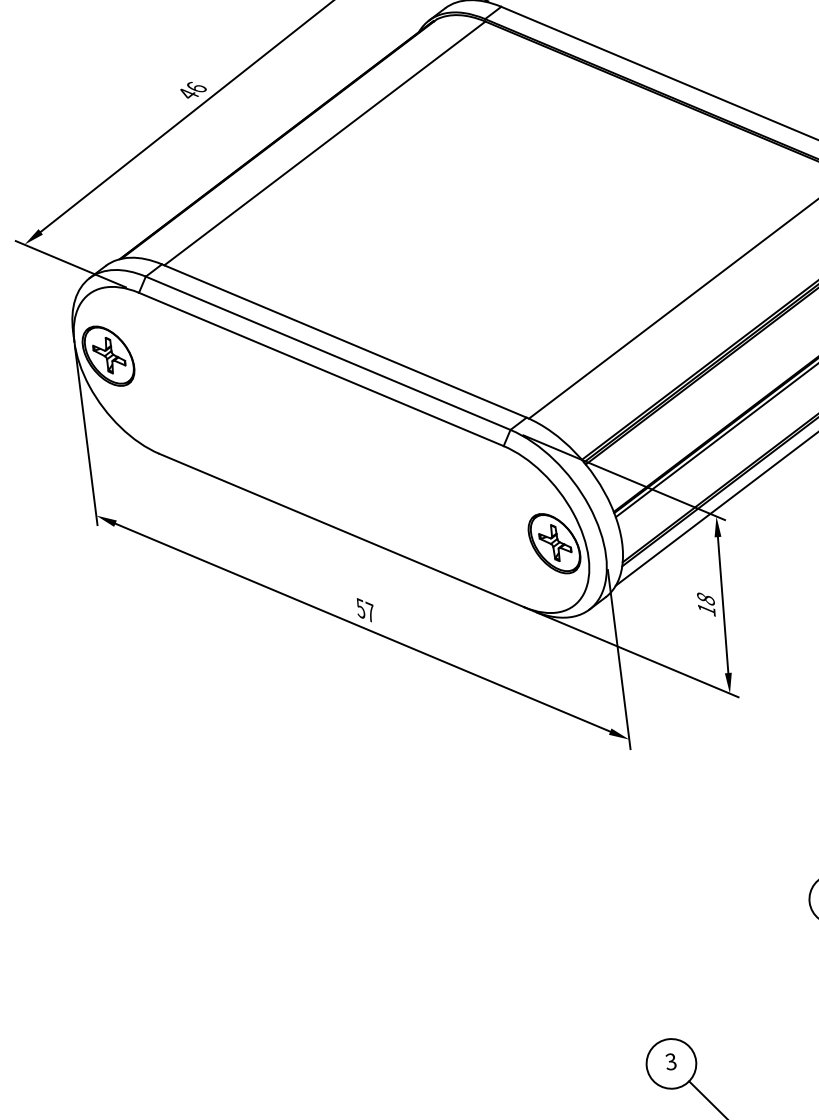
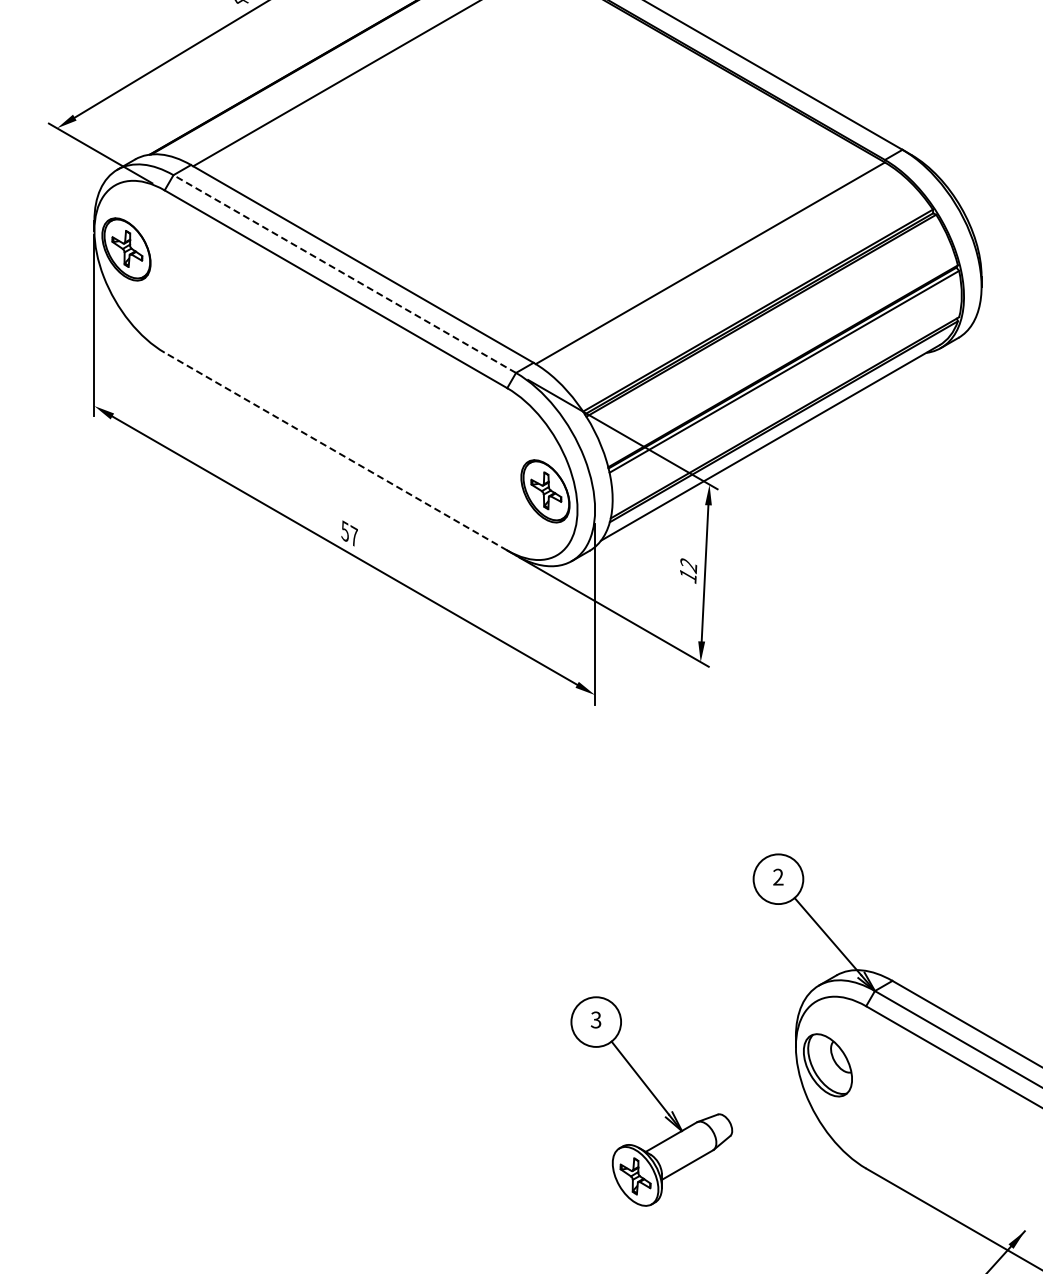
line: (327, 353) -> (344, 274), solid -> dashed
line: (341, 530) -> (335, 451), solid -> dashed
text: (705, 600) -> (688, 566), 18 -> 12

